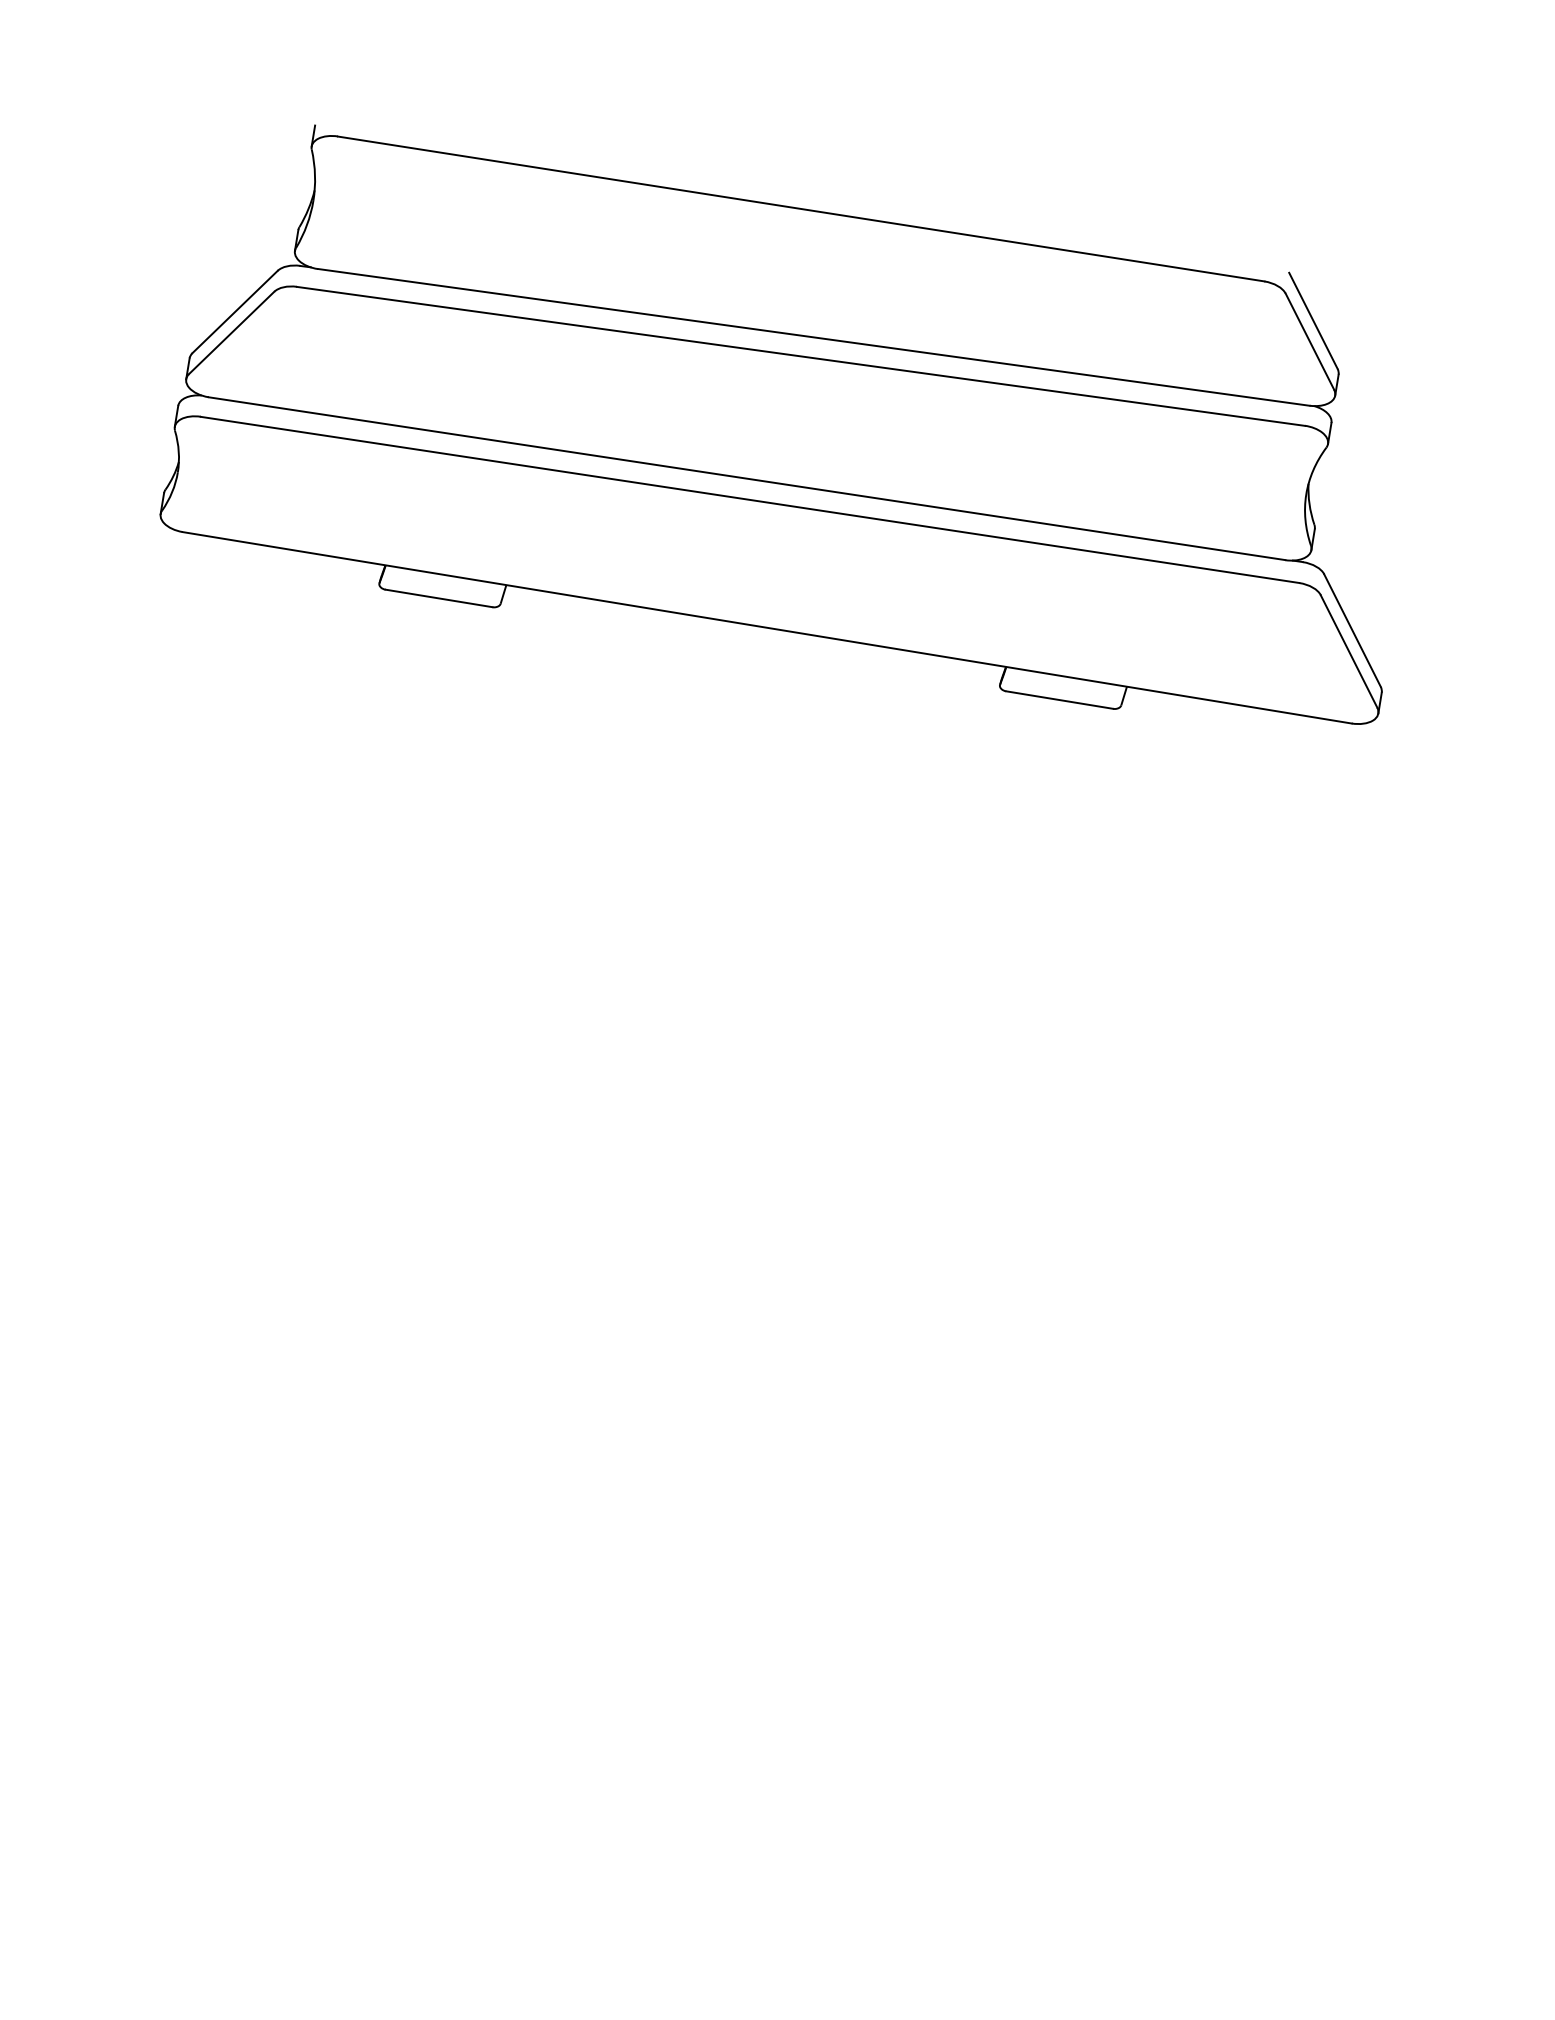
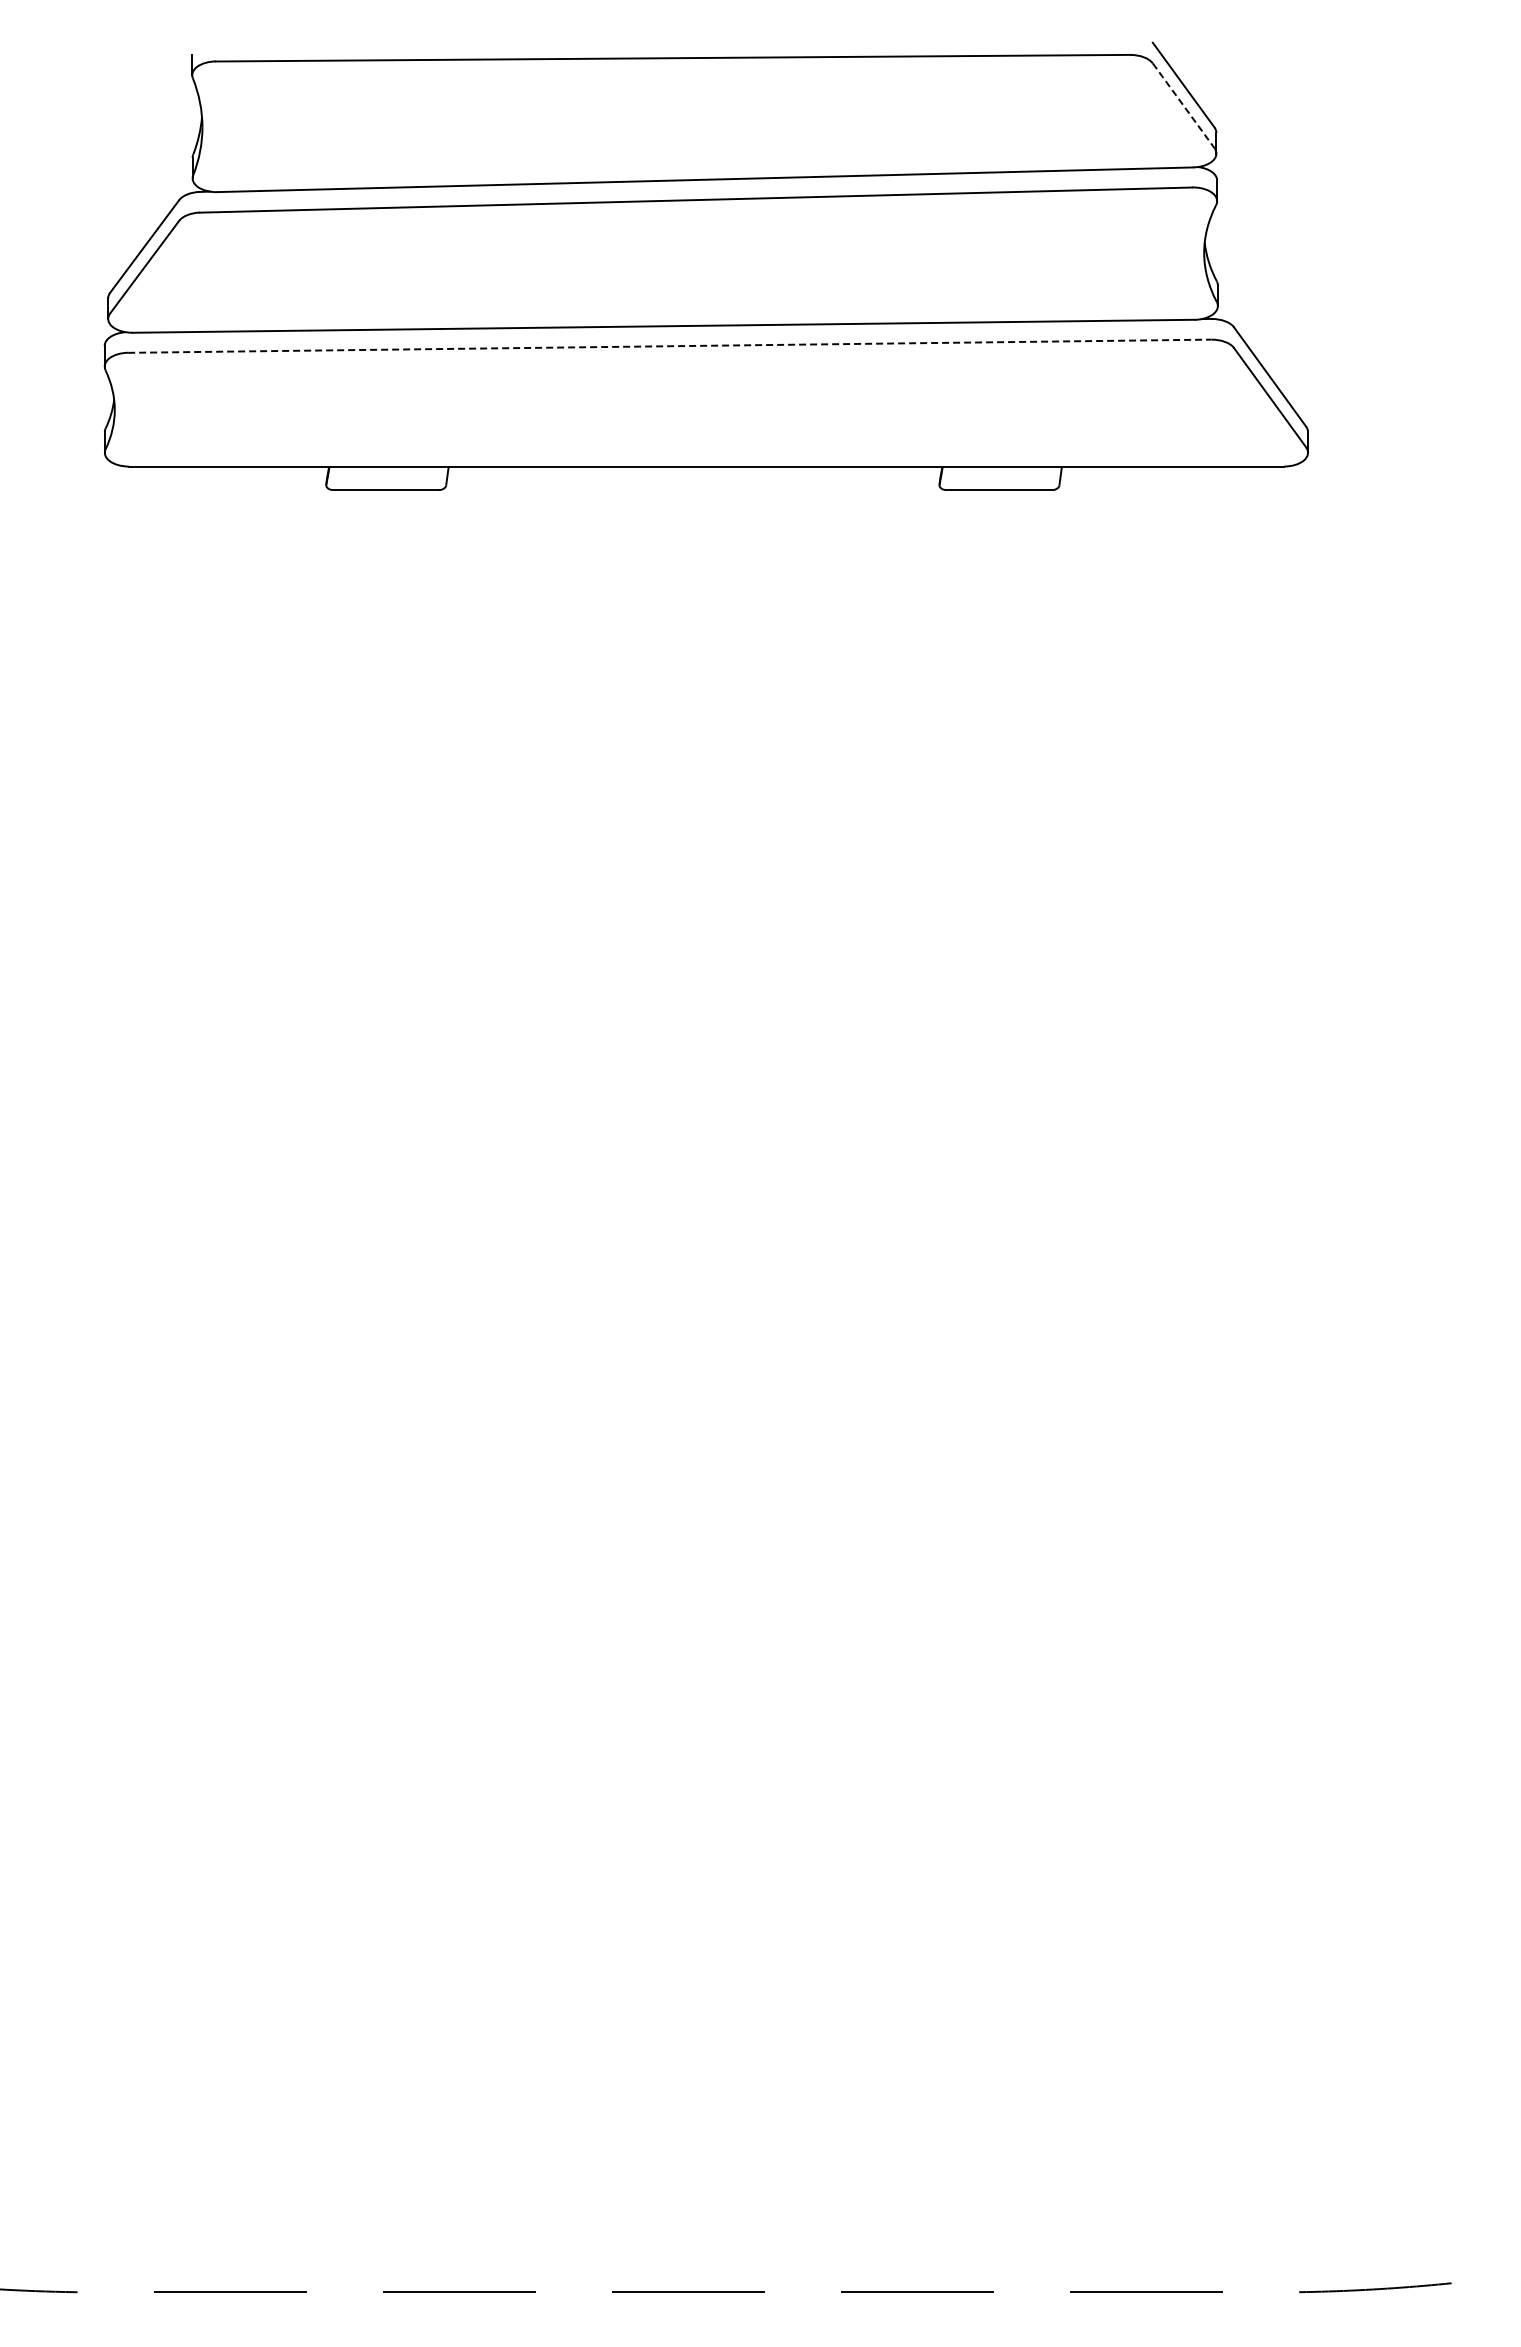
line: (1309, 341) -> (1183, 105), solid -> dashed
line: (749, 500) -> (669, 346), solid -> dashed

